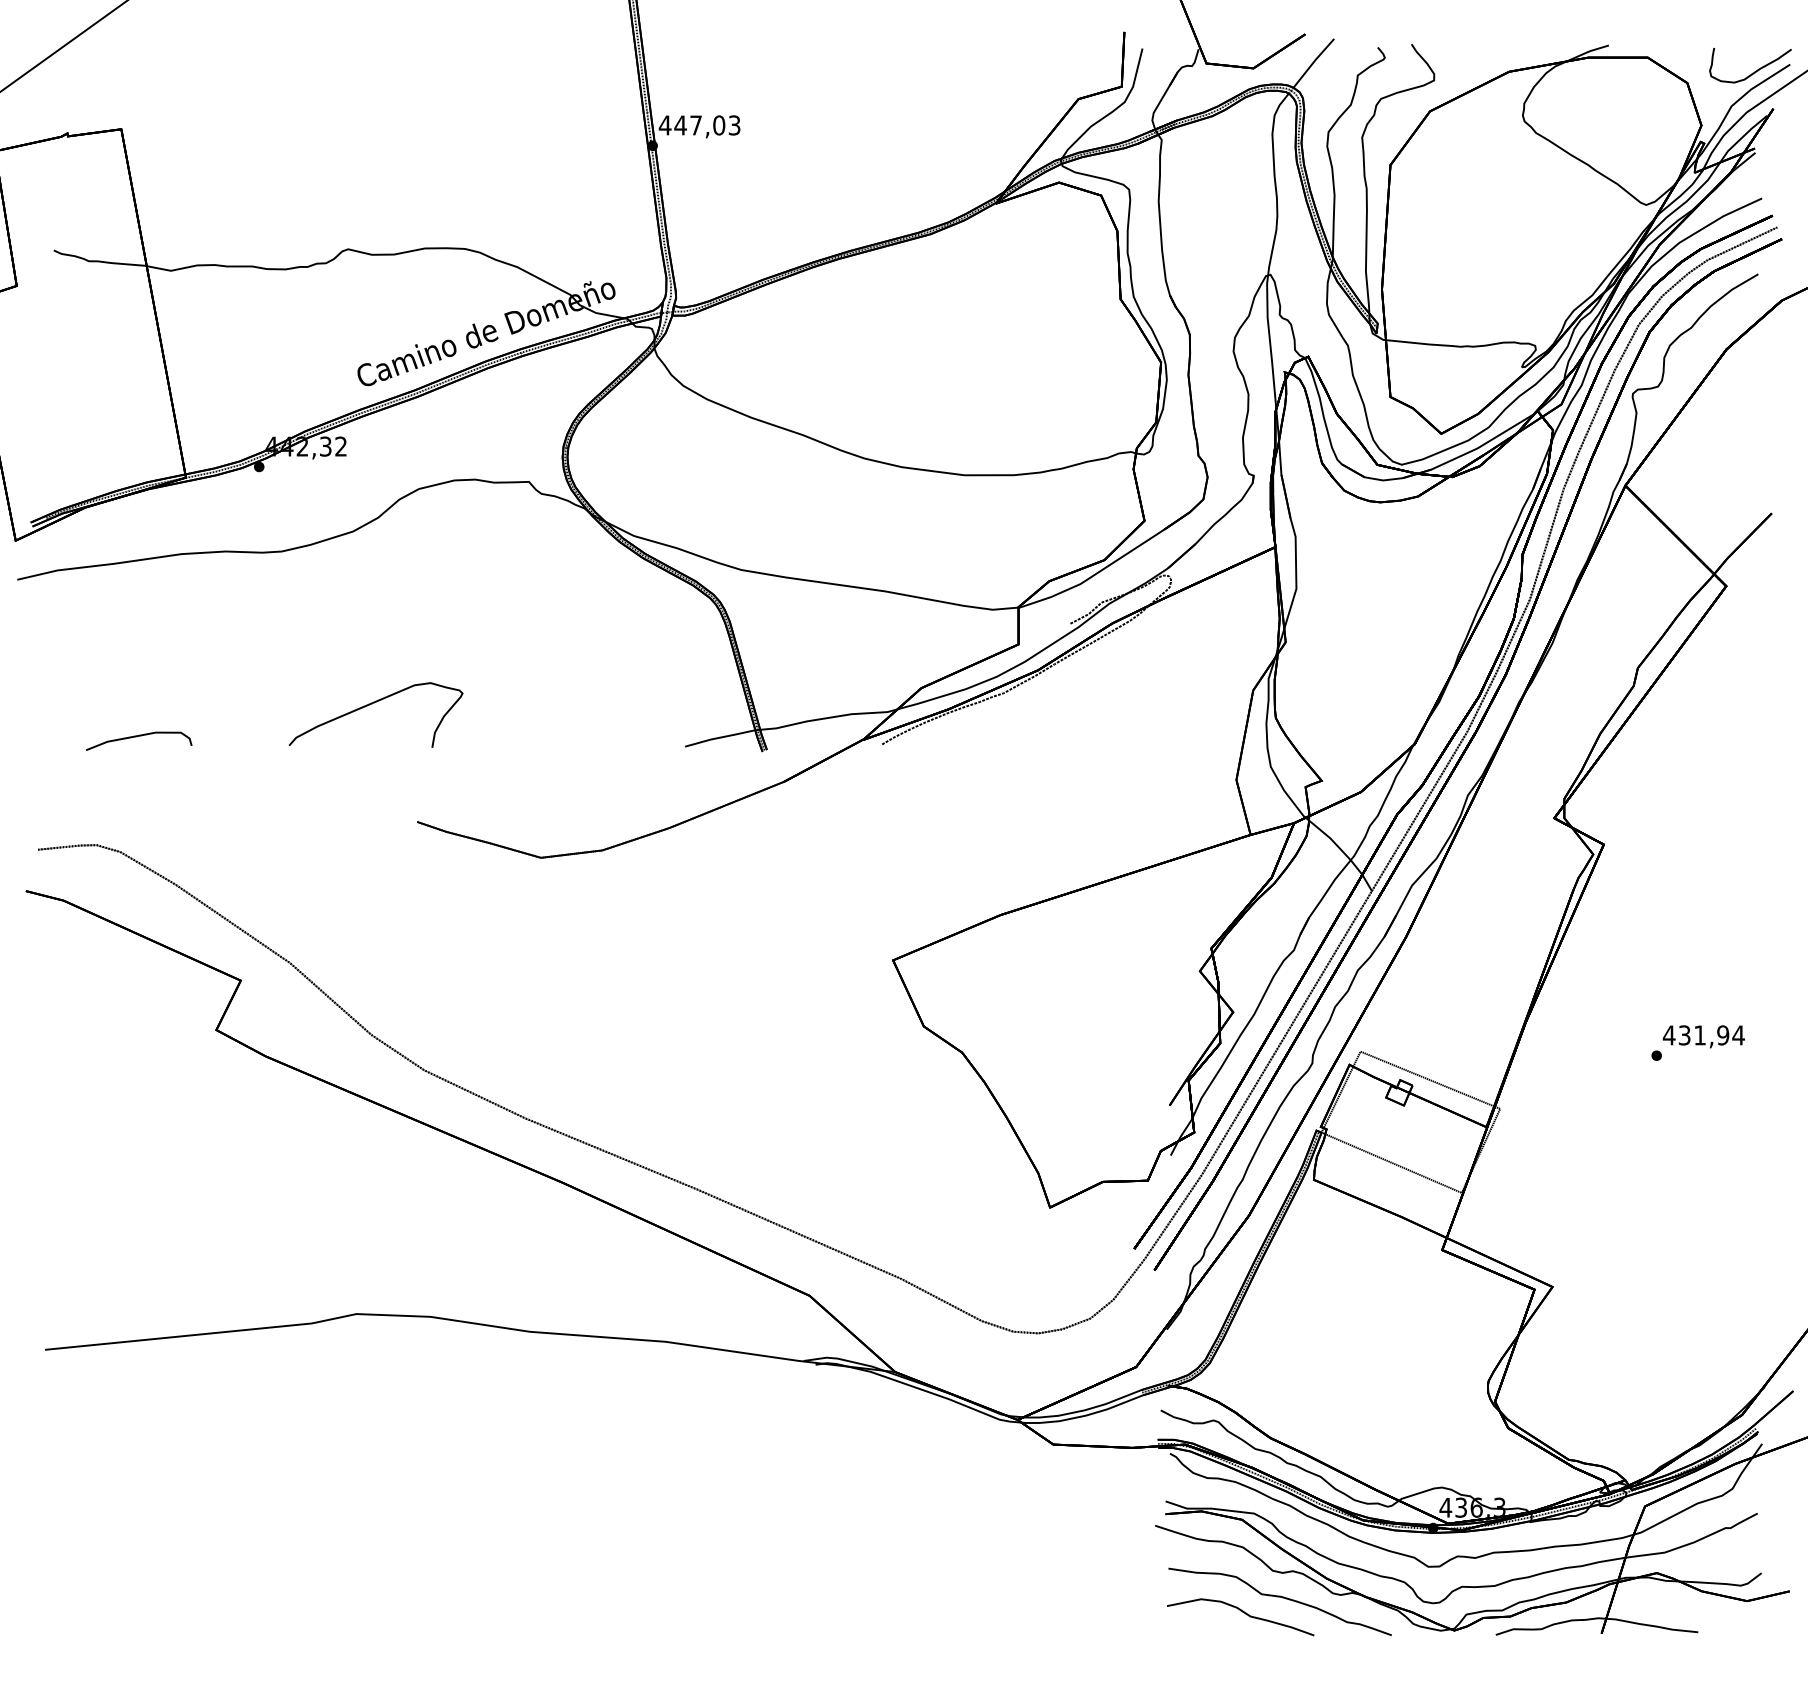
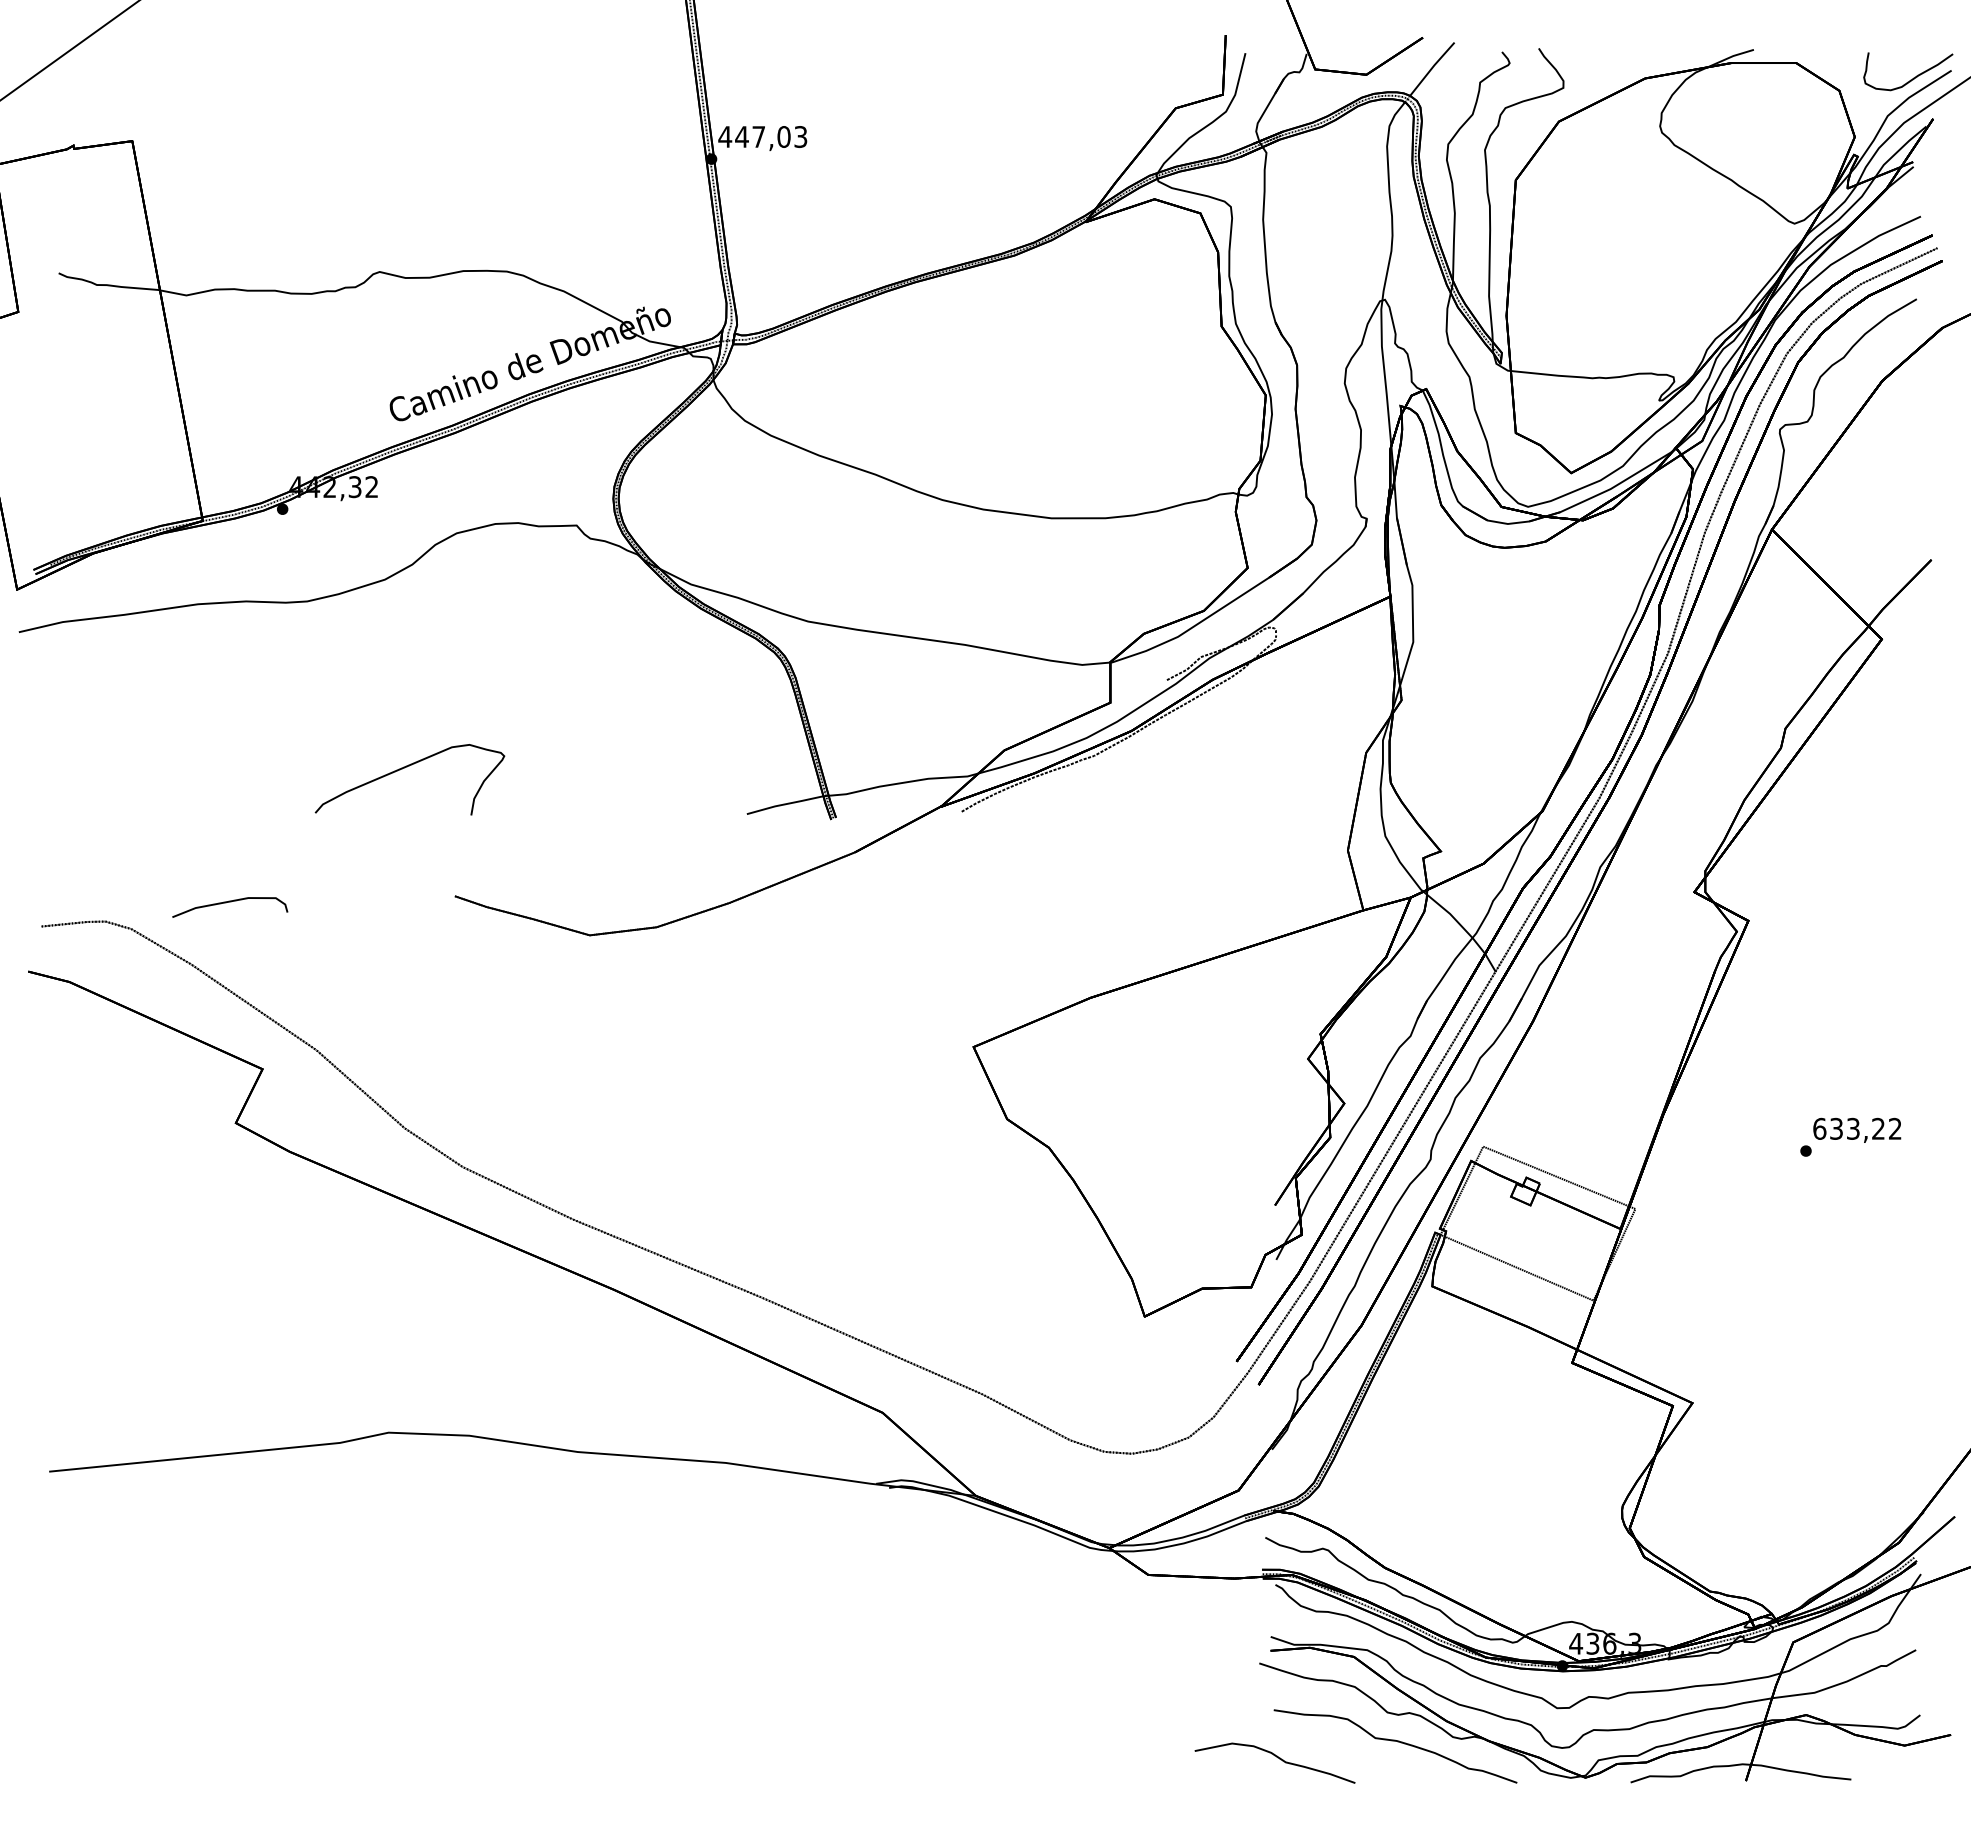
curve: (139, 736) -> (230, 902), moved
text: (1703, 1035) -> (1857, 1129), 431,94 -> 633,22
curve: (1243, 1613) -> (1278, 1759), moved

